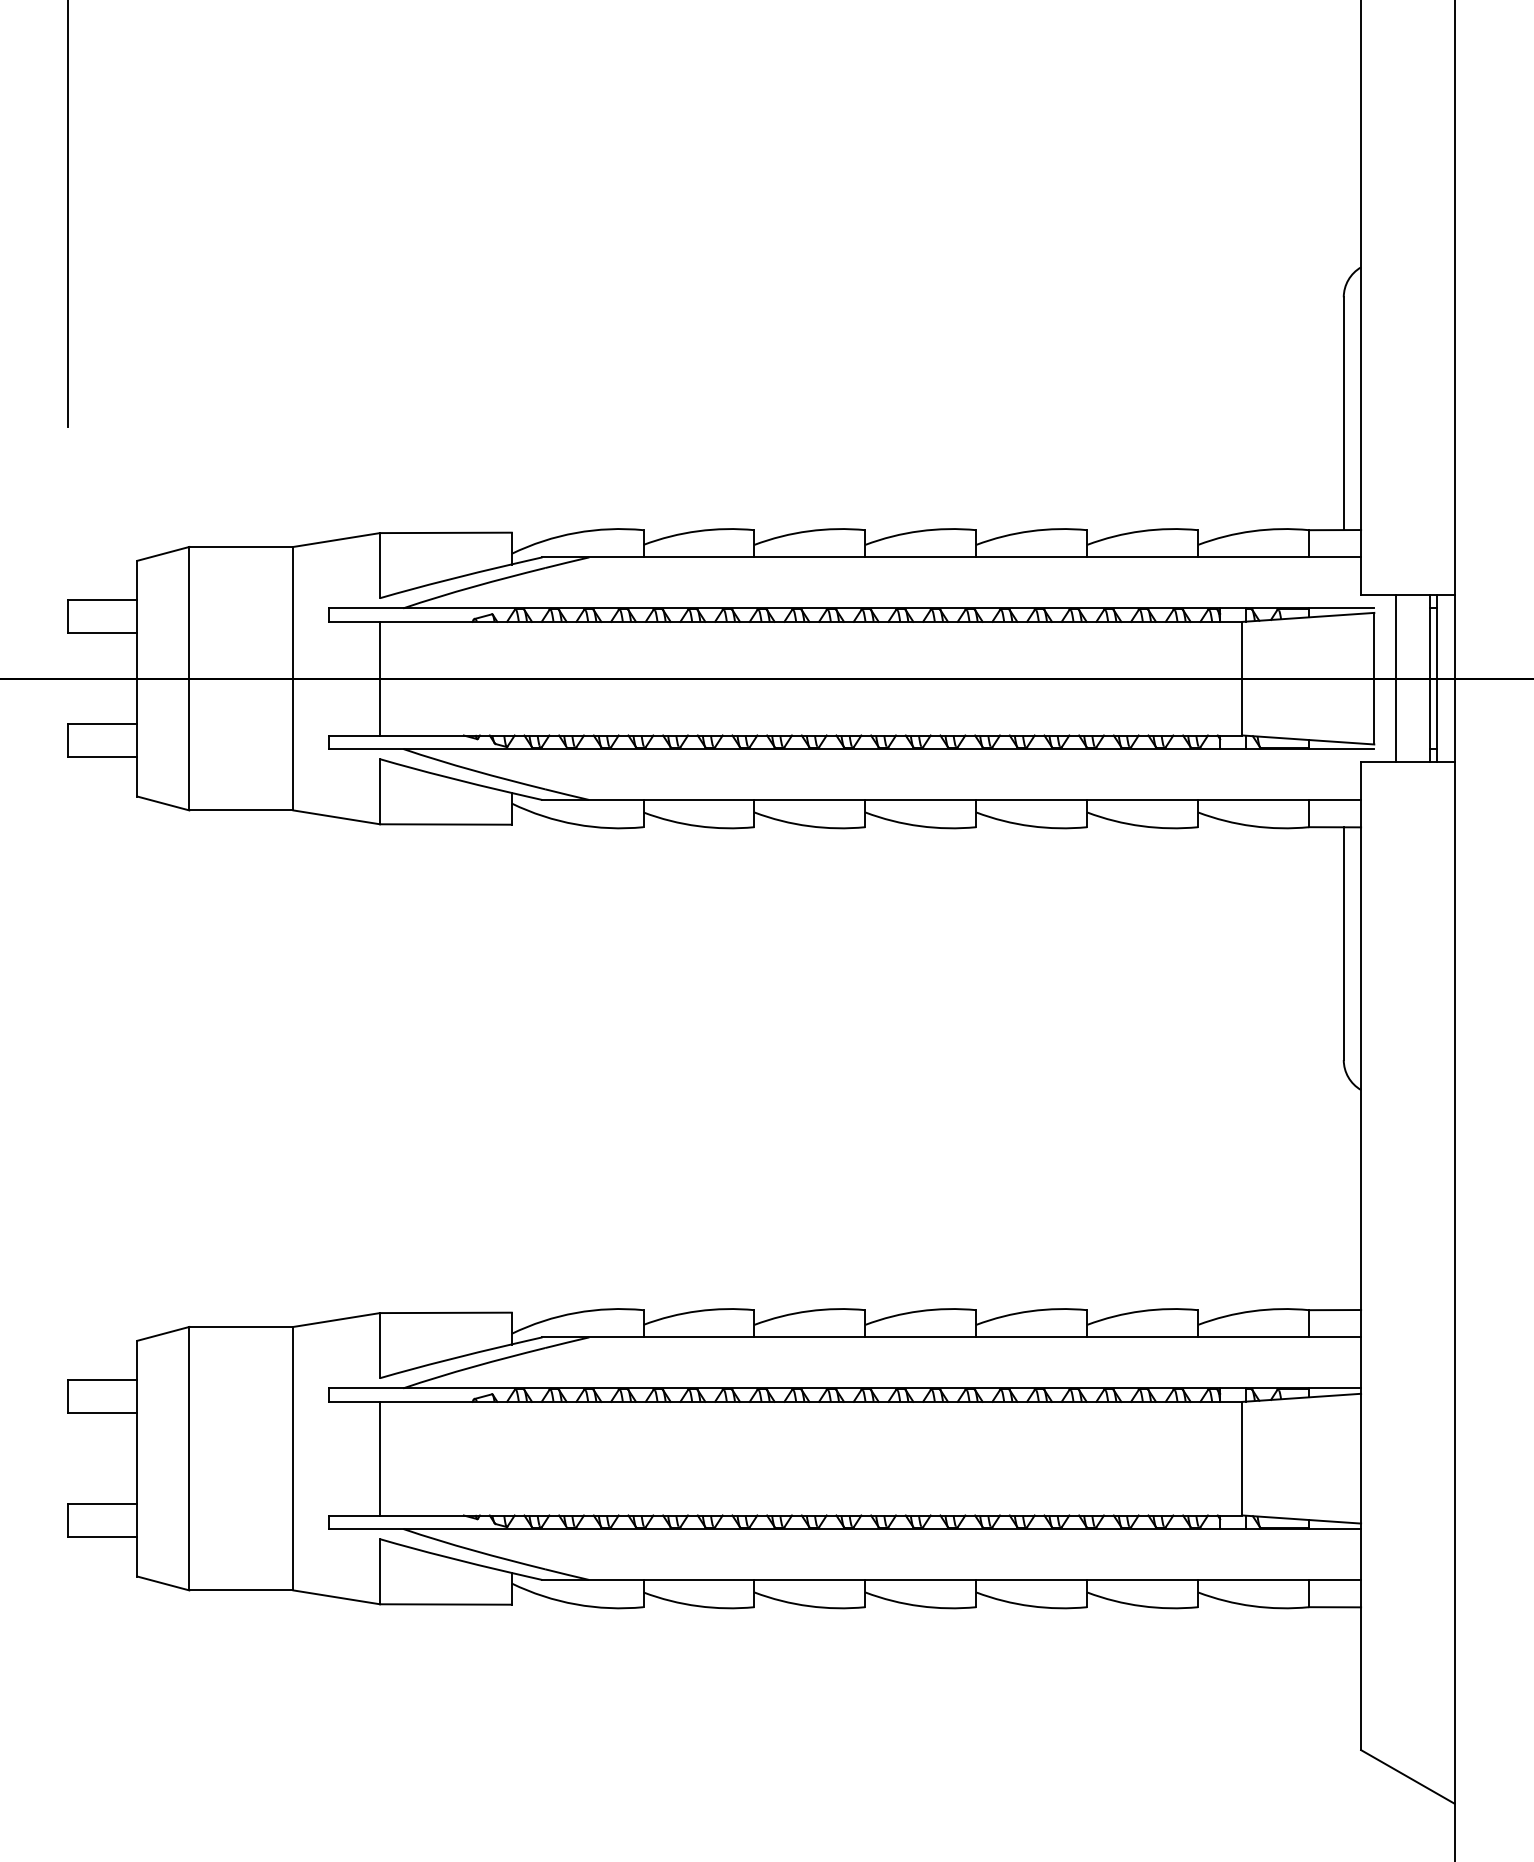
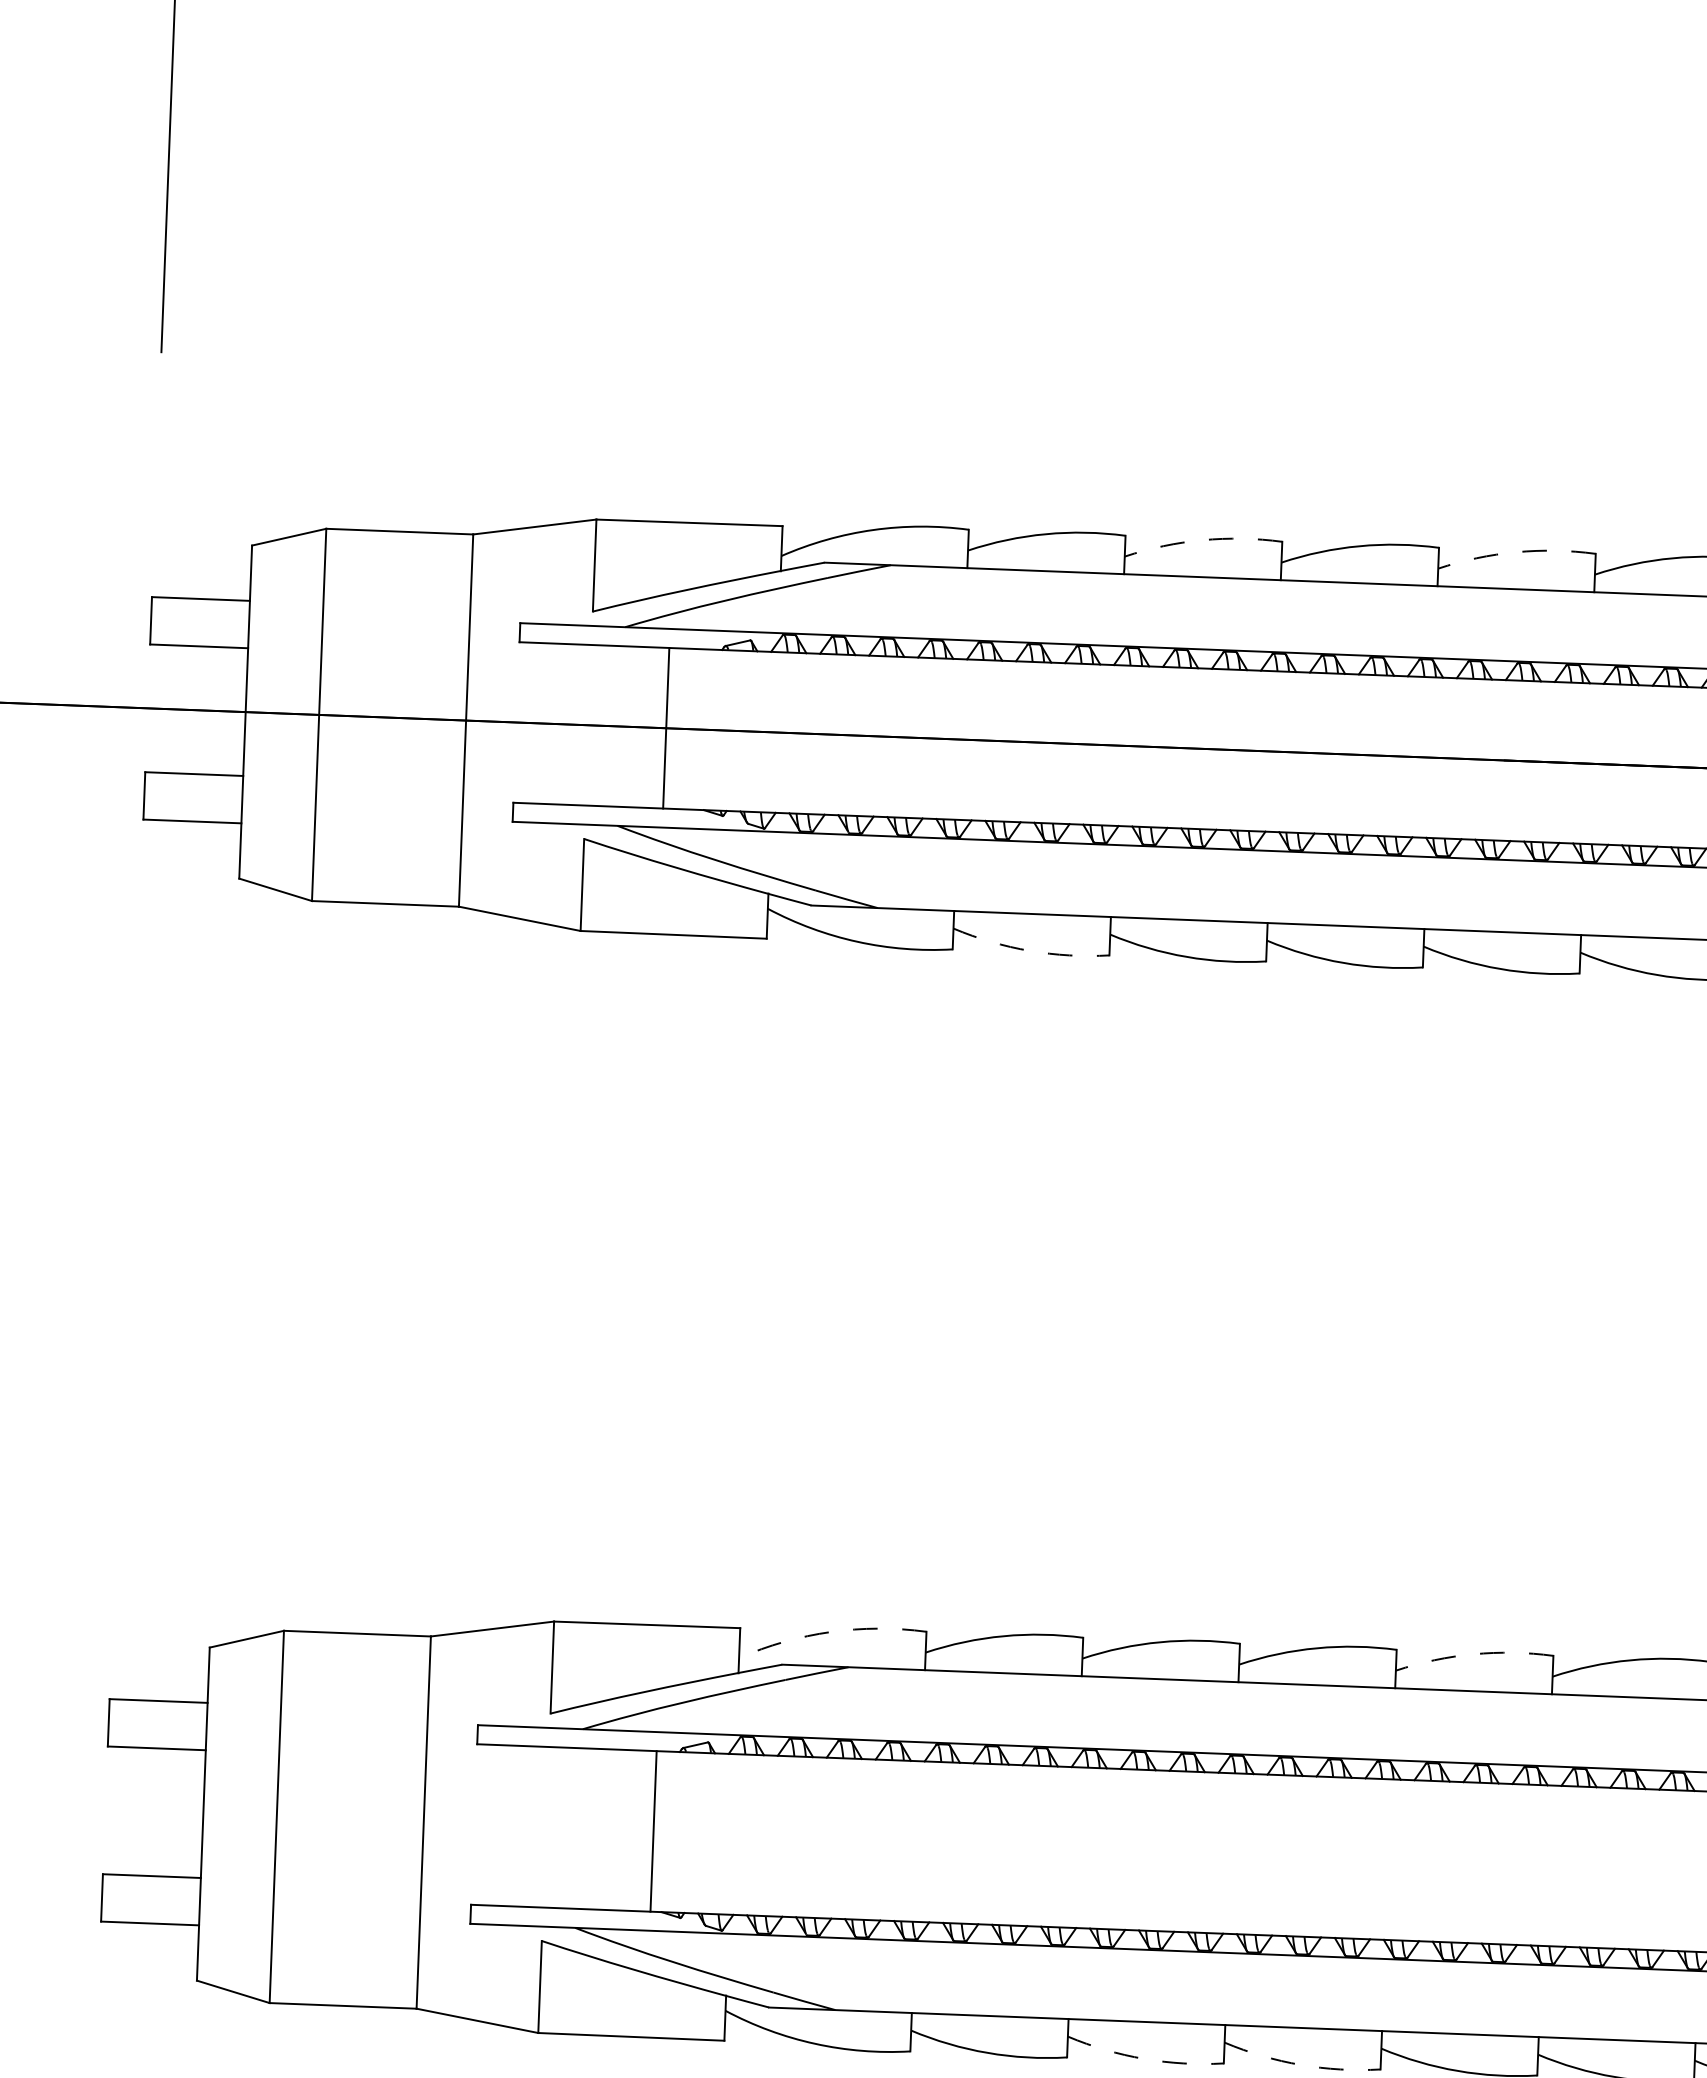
arc: (809, 531) -> (1203, 540), solid -> dashed
arc: (1030, 531) -> (1515, 552), solid -> dashed
line: (380, 678) -> (666, 728), moved
arc: (698, 826) -> (1030, 951), solid -> dashed
arc: (1030, 1311) -> (1473, 1654), solid -> dashed
arc: (576, 1312) -> (831, 1631), solid -> dashed
line: (380, 1458) -> (654, 1831), moved
arc: (809, 1606) -> (1144, 2059), solid -> dashed
arc: (919, 1606) -> (1300, 2065), solid -> dashed

